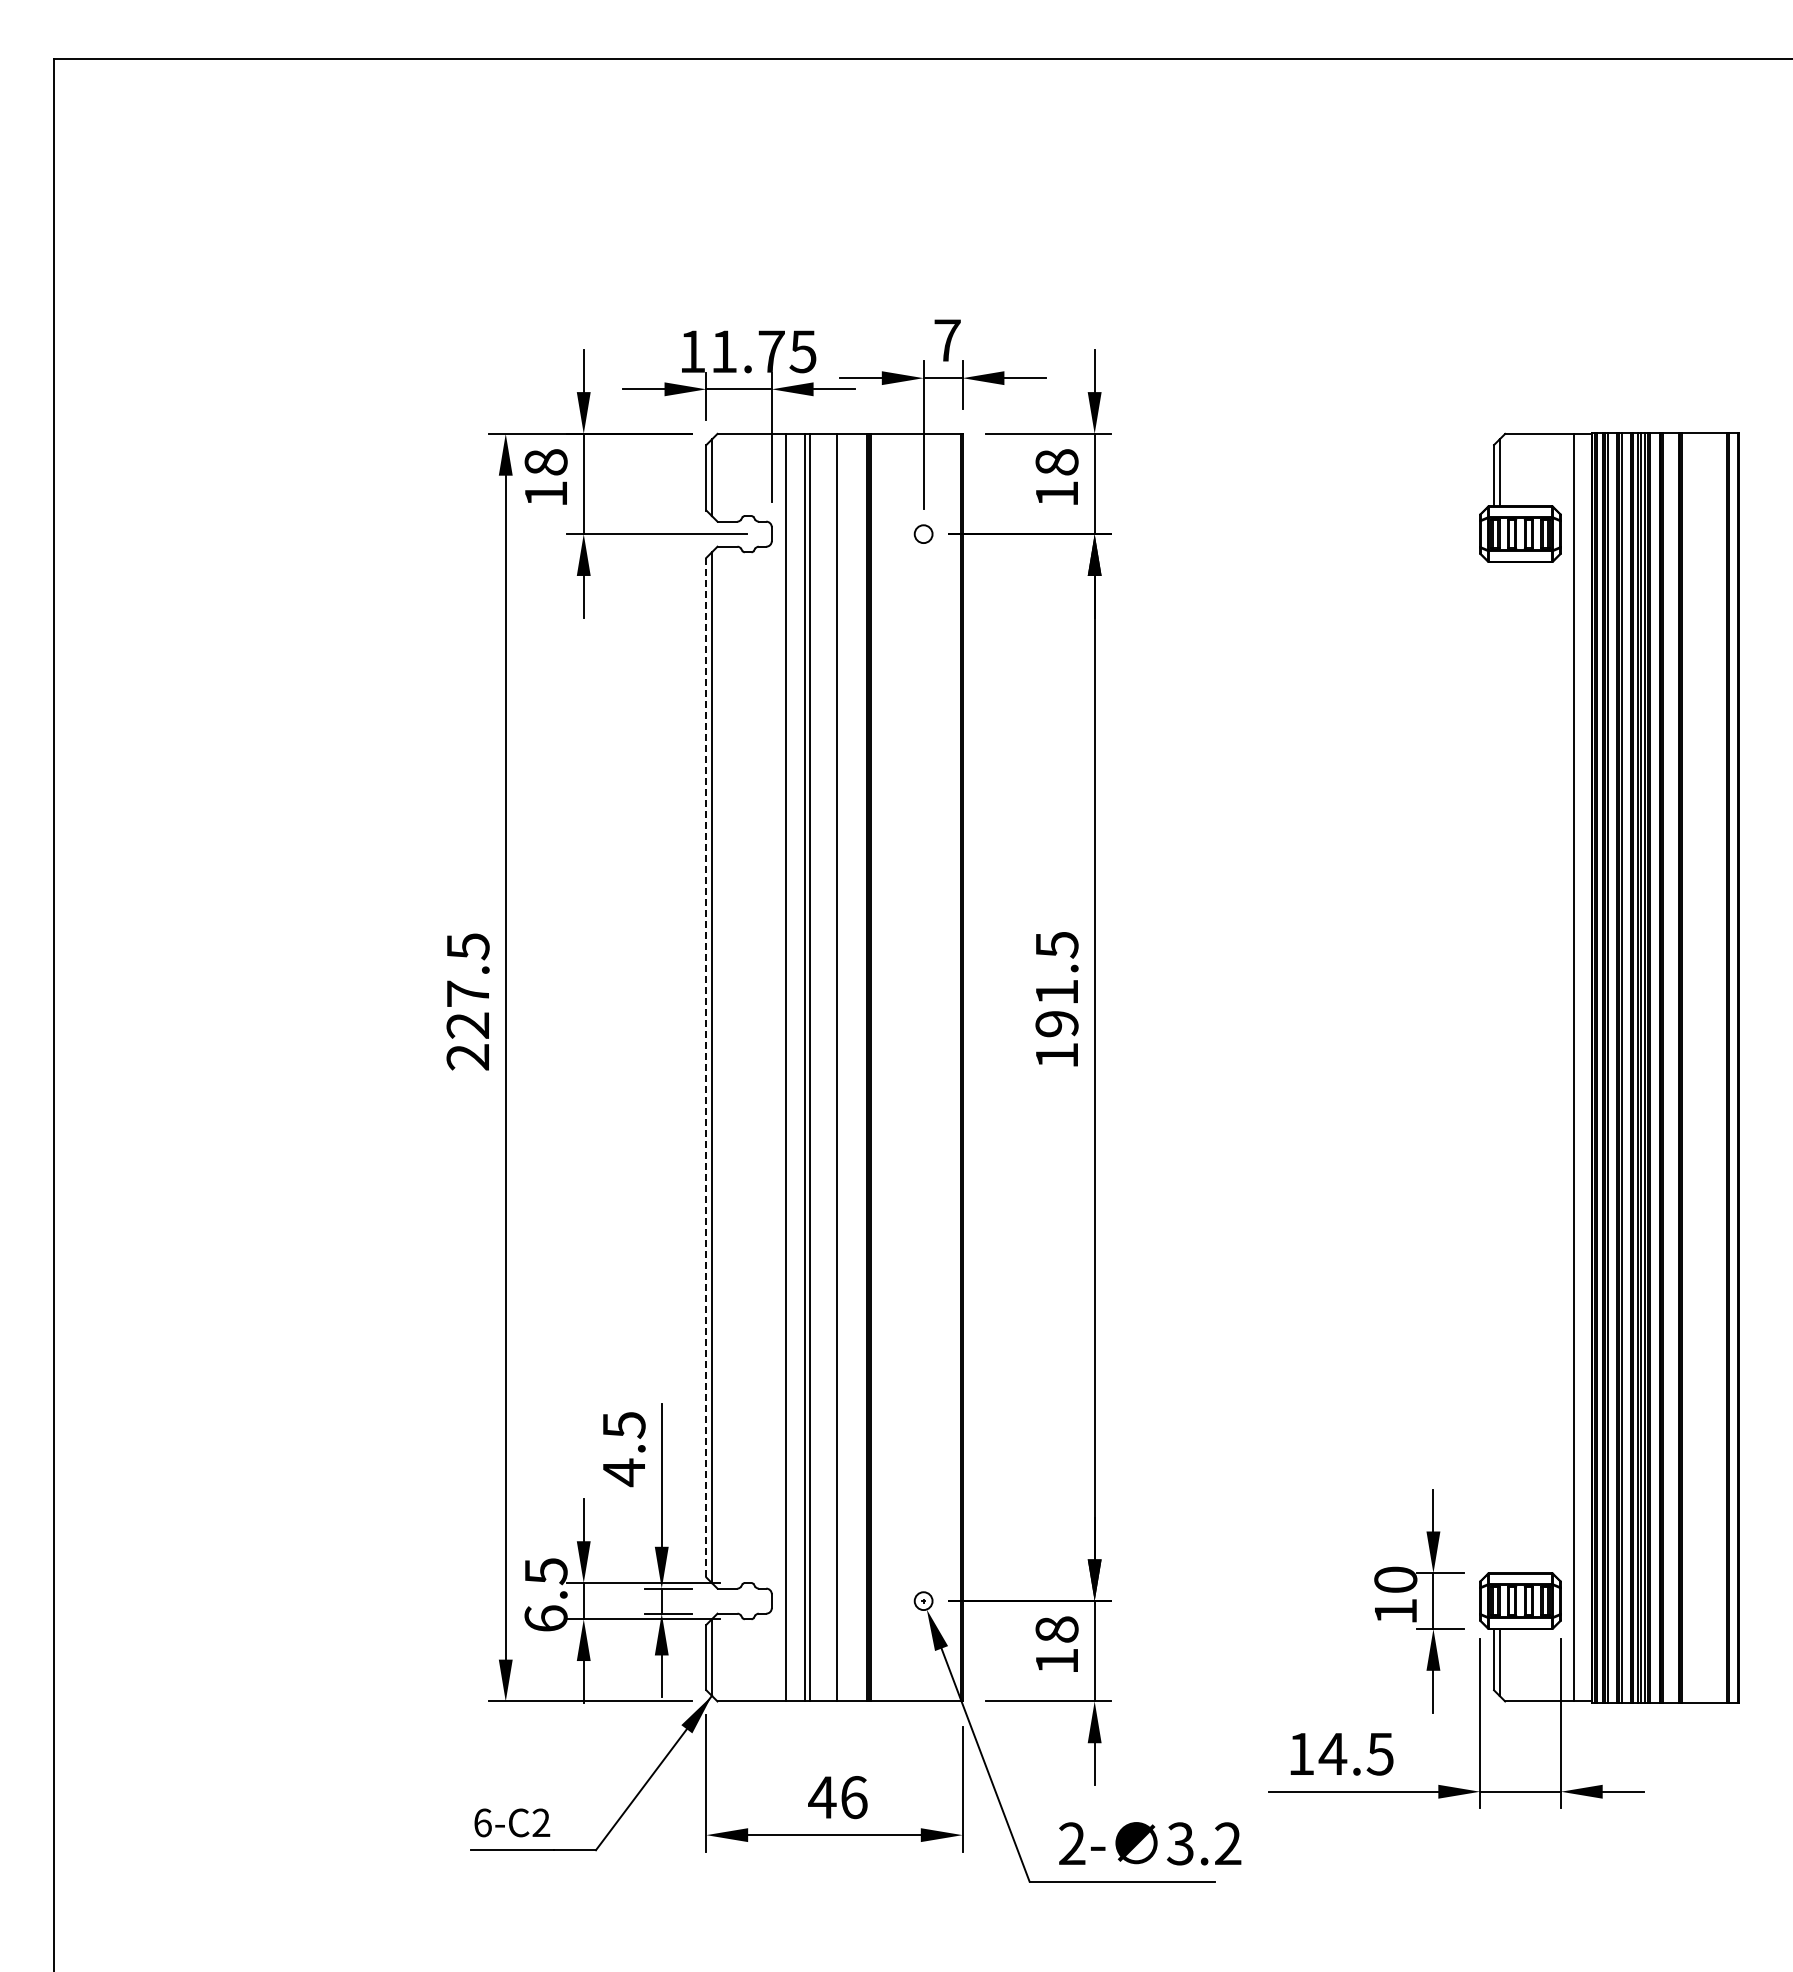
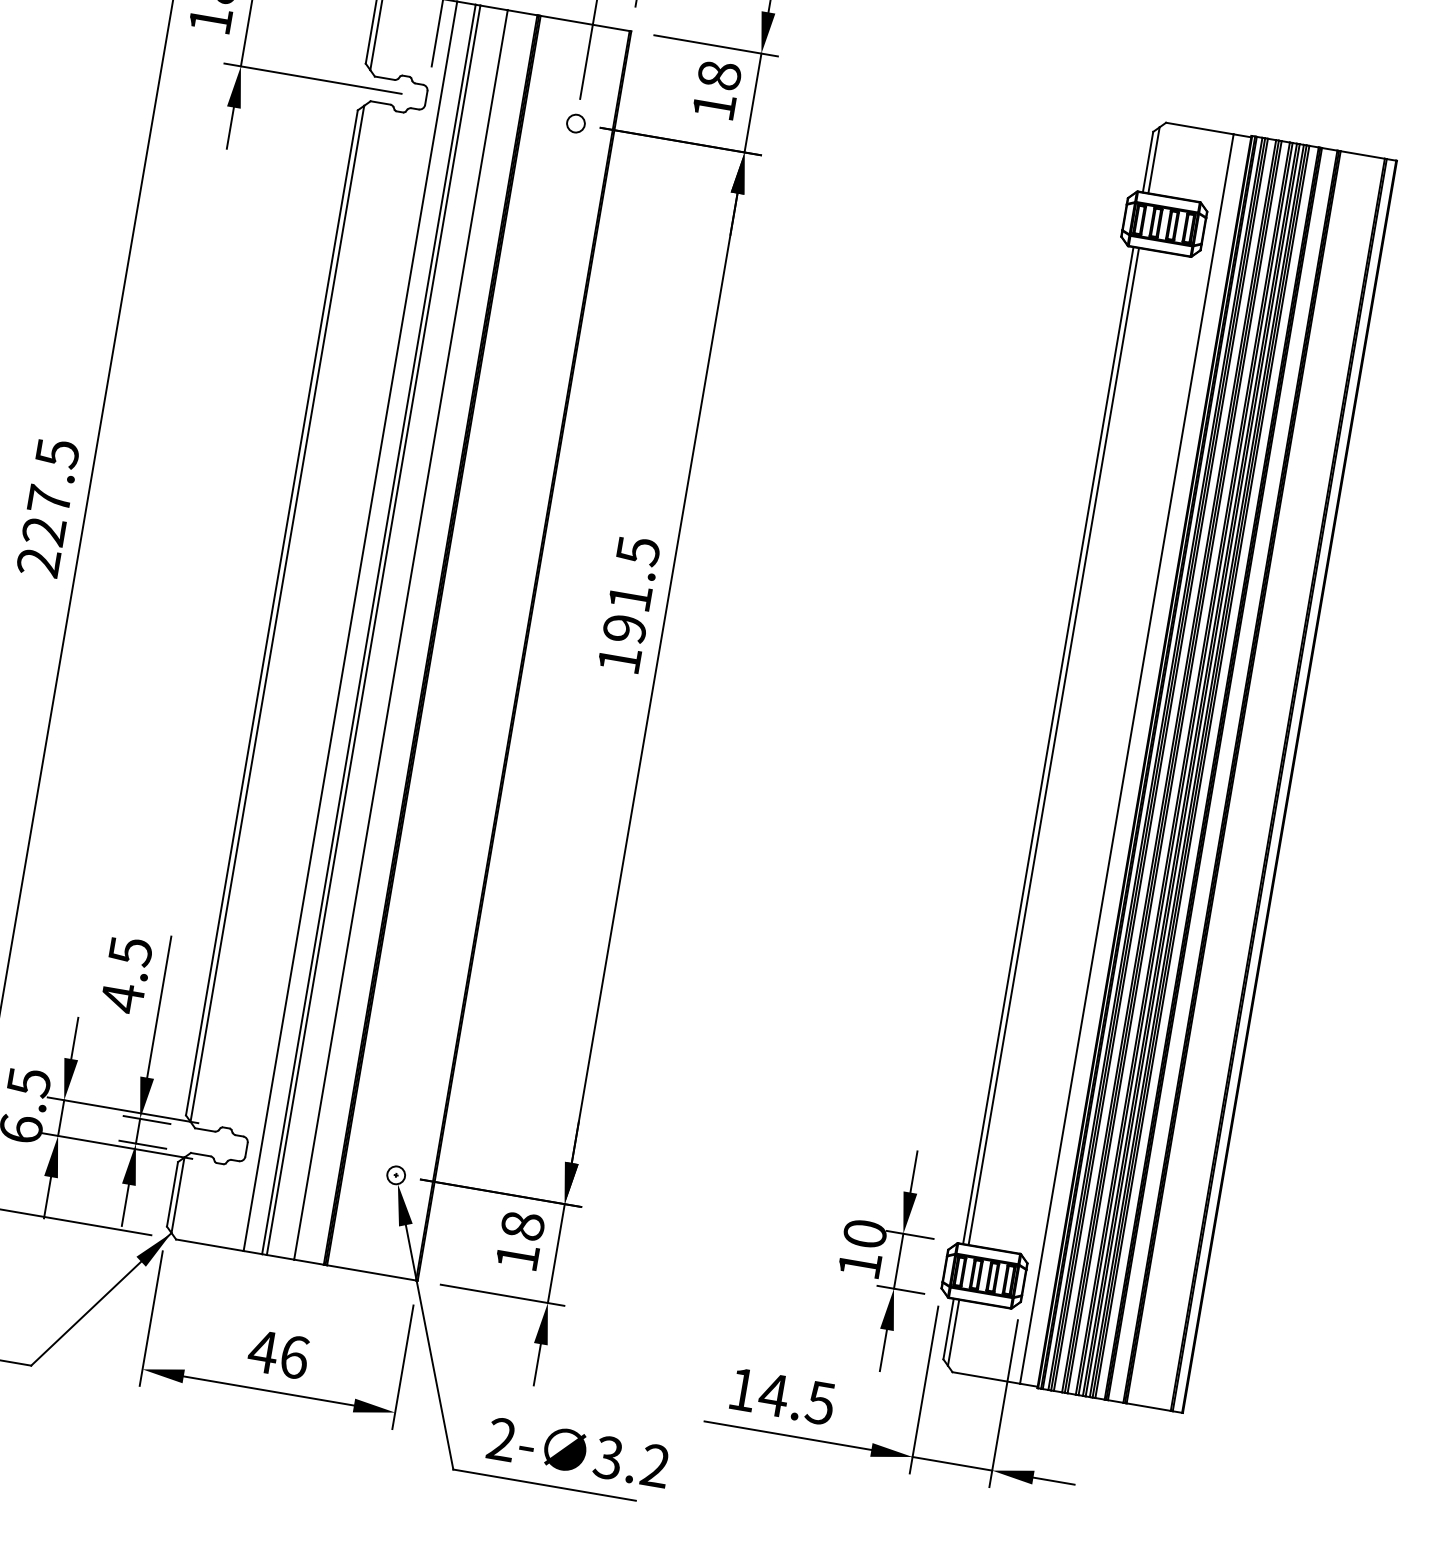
line: (706, 1067) -> (272, 612), dashed -> solid
line: (1494, 1067) -> (1048, 745), added
line: (1499, 1067) -> (1053, 746), added

